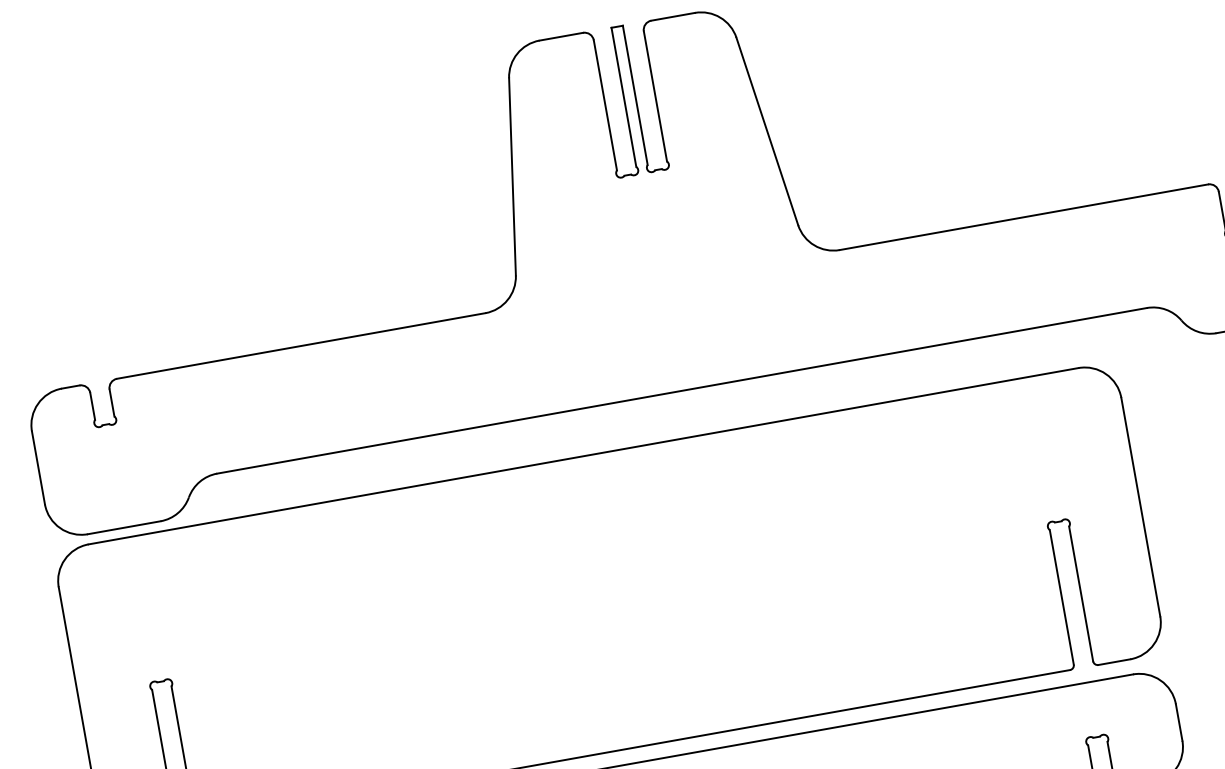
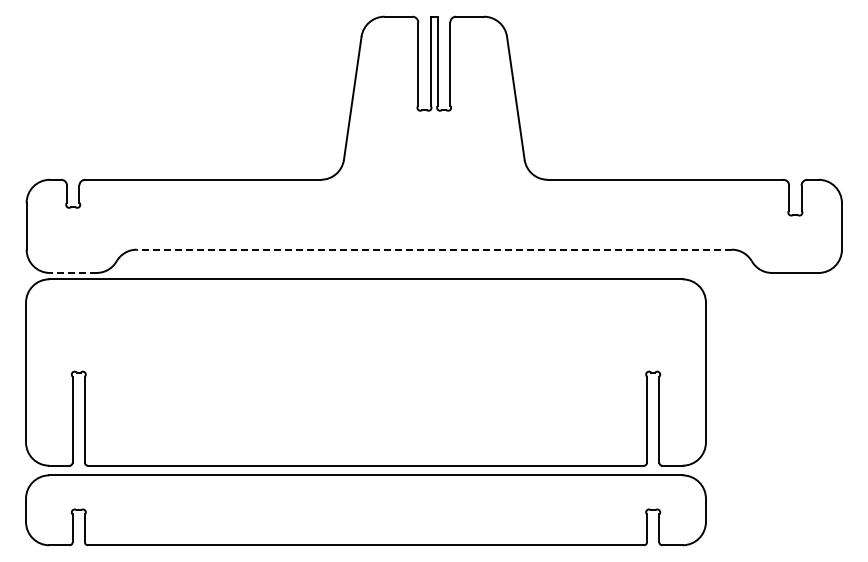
line: (680, 390) -> (433, 249), solid -> dashed
line: (122, 527) -> (72, 272), solid -> dashed

